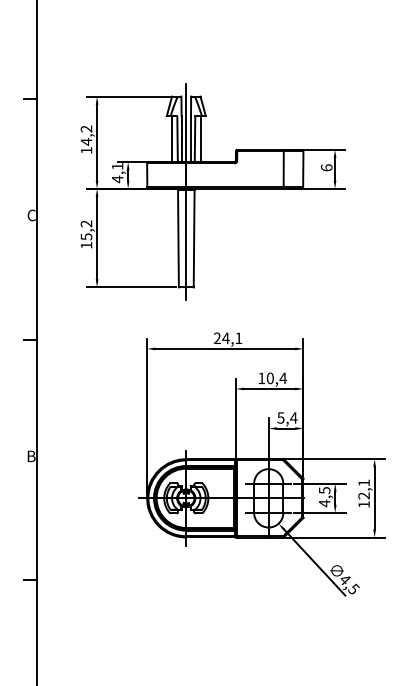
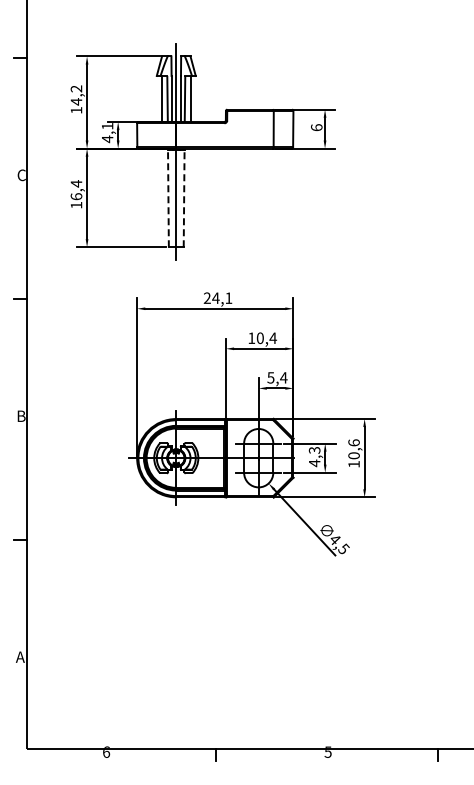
text: (86, 230) -> (76, 190), 15,2 -> 16,4
line: (178, 238) -> (168, 198), solid -> dashed
line: (194, 238) -> (184, 198), solid -> dashed
text: (363, 489) -> (353, 449), 12,1 -> 10,6
text: (323, 490) -> (313, 450), 4,5 -> 4,3

